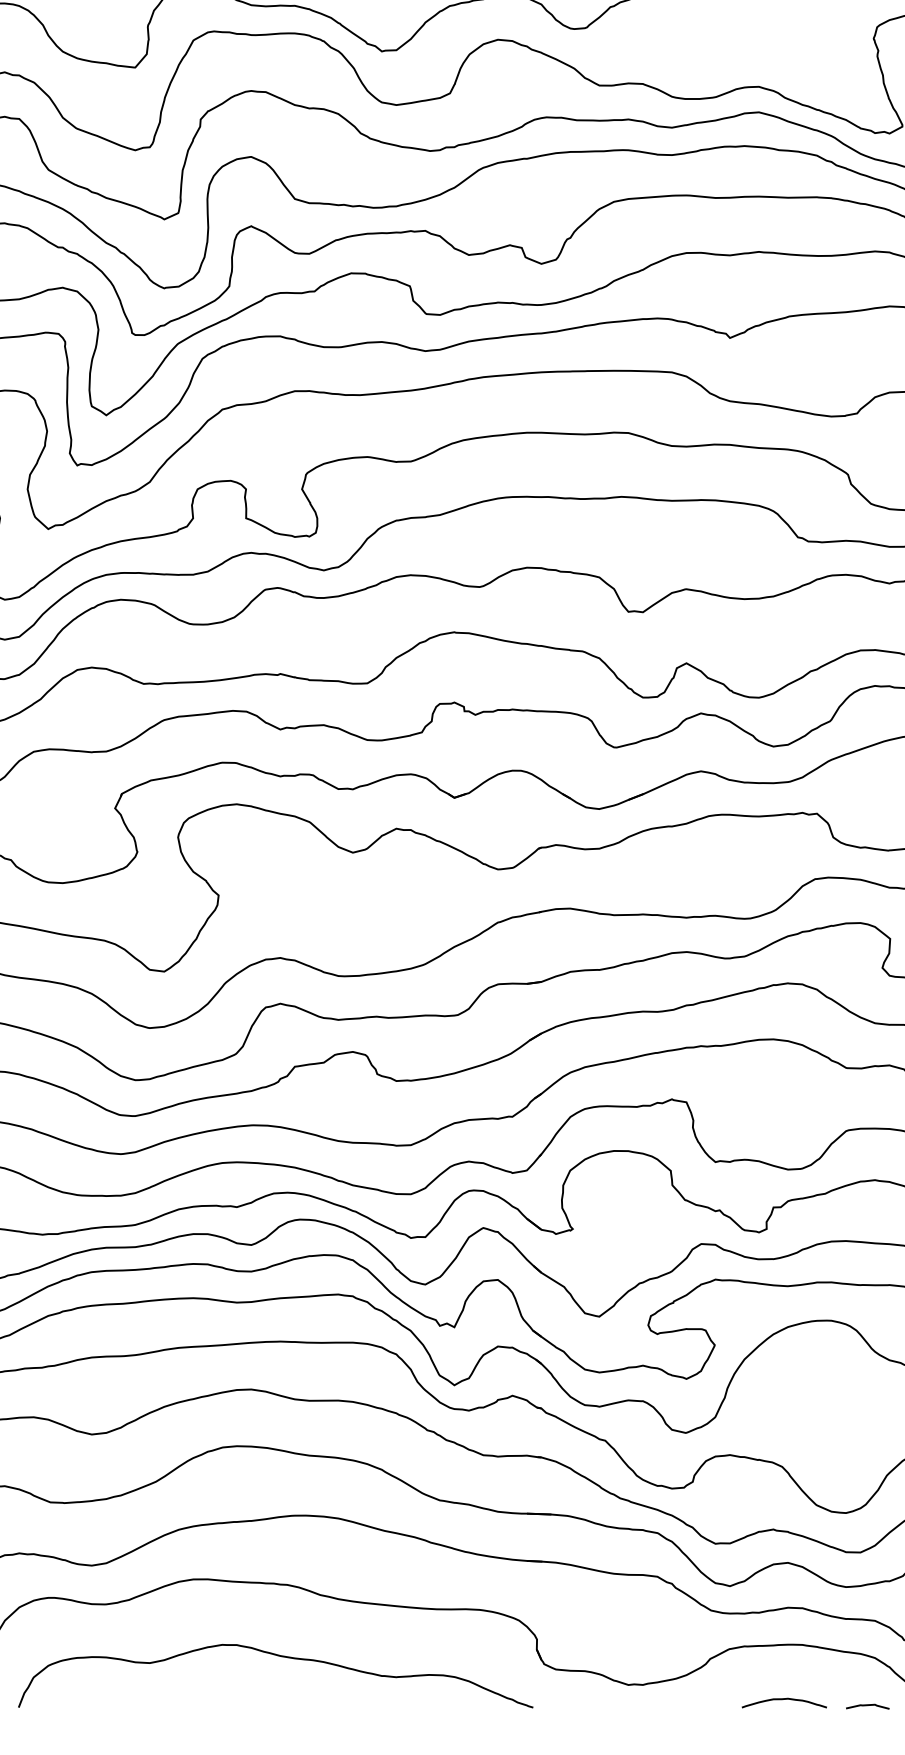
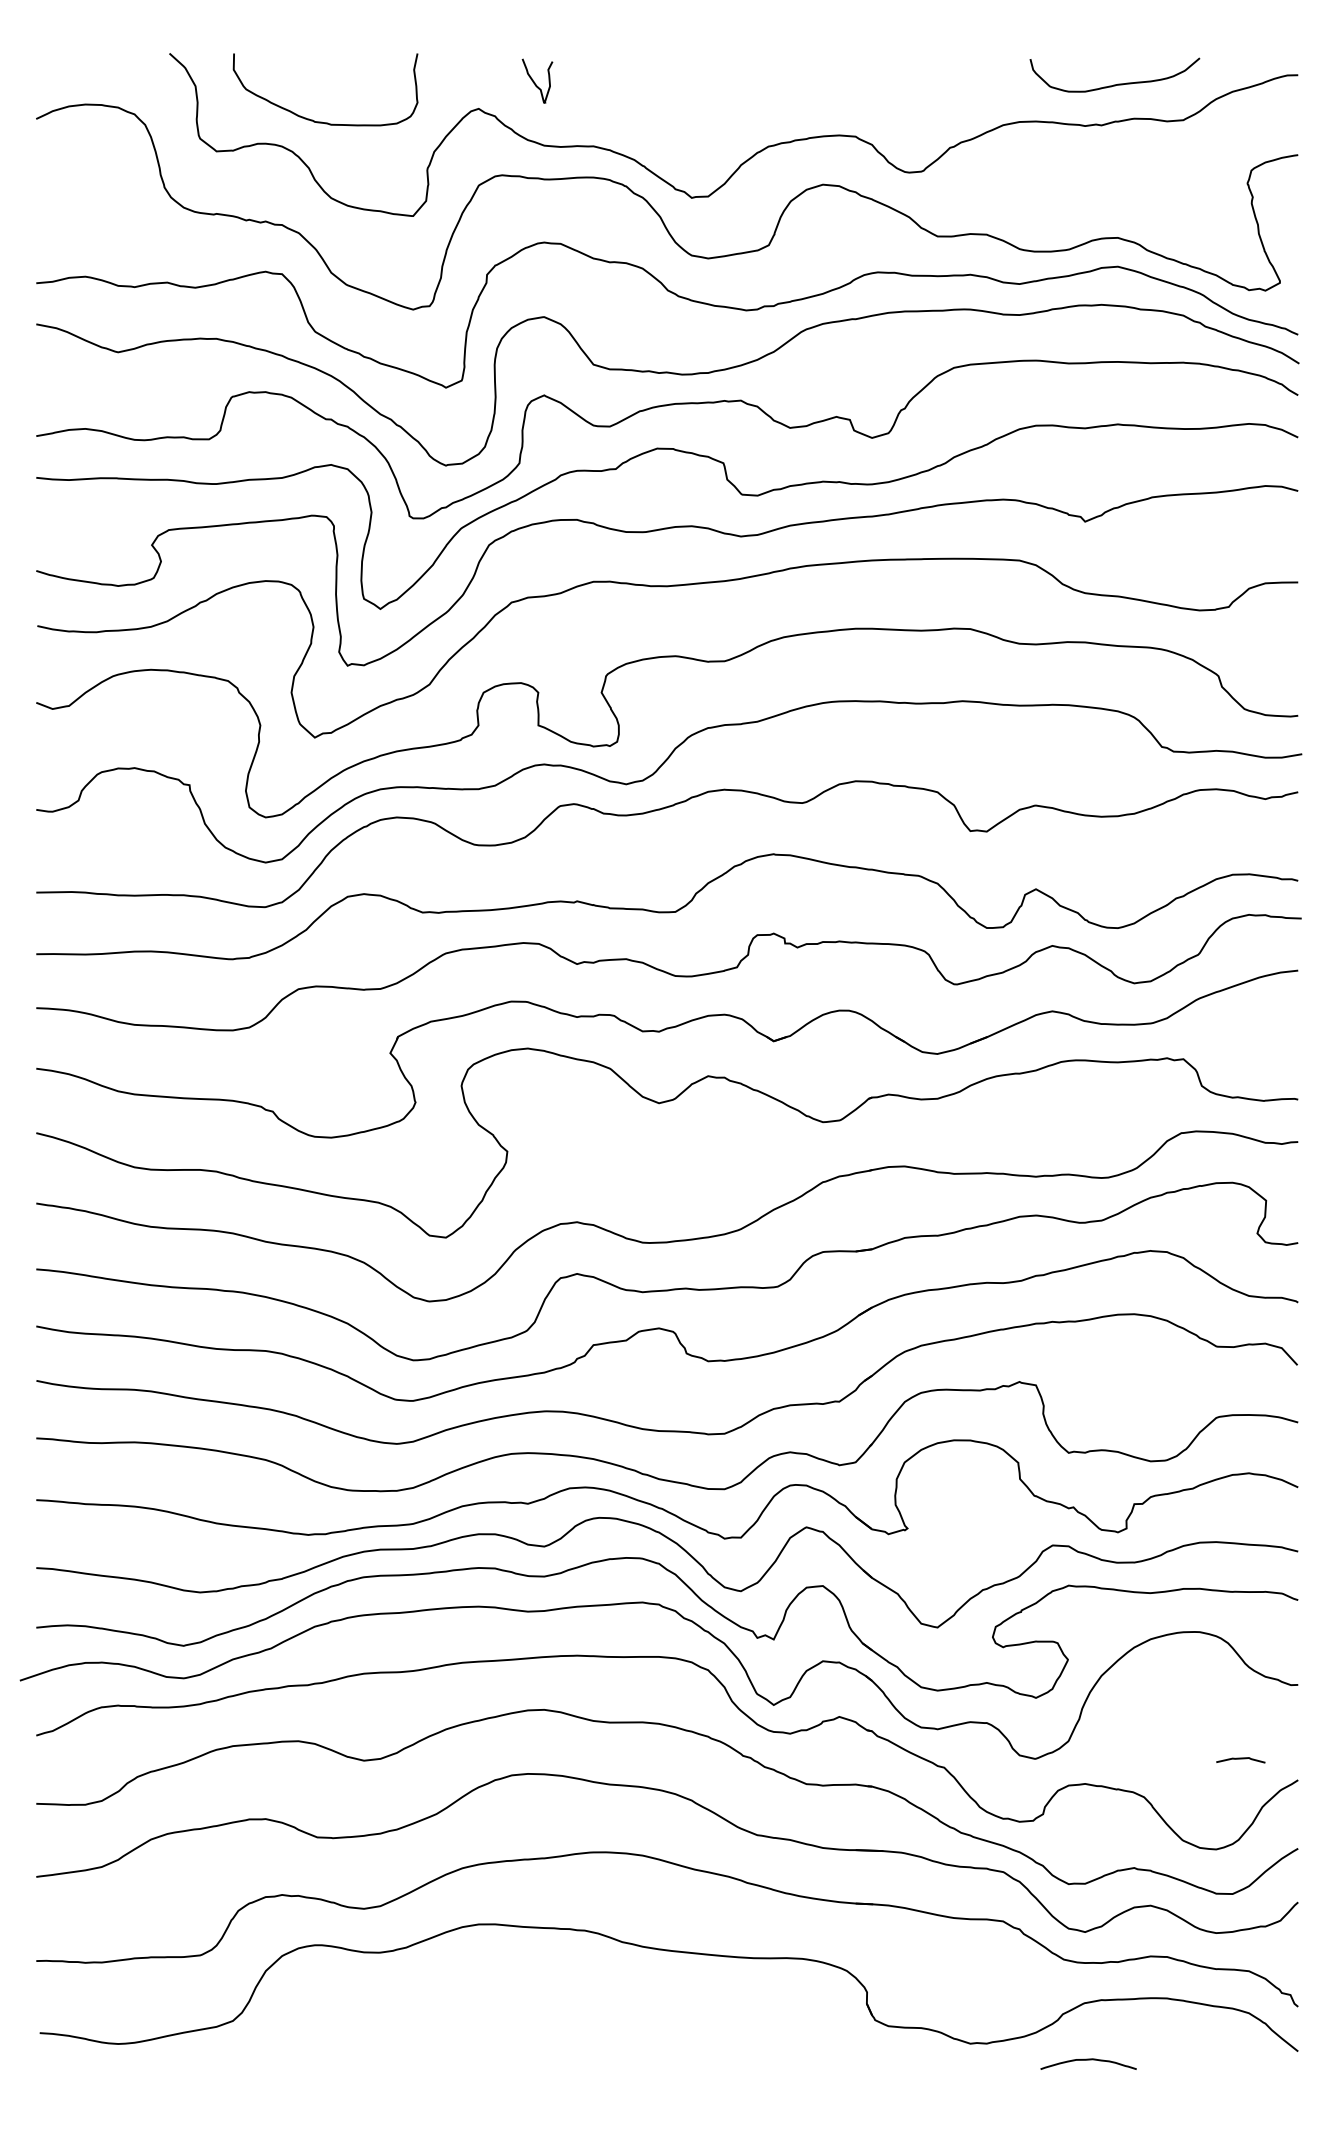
curve: (281, 1657) -> (578, 2012), removed
curve: (784, 1699) -> (1088, 2060), moved
curve: (867, 1706) -> (1240, 1759), moved

